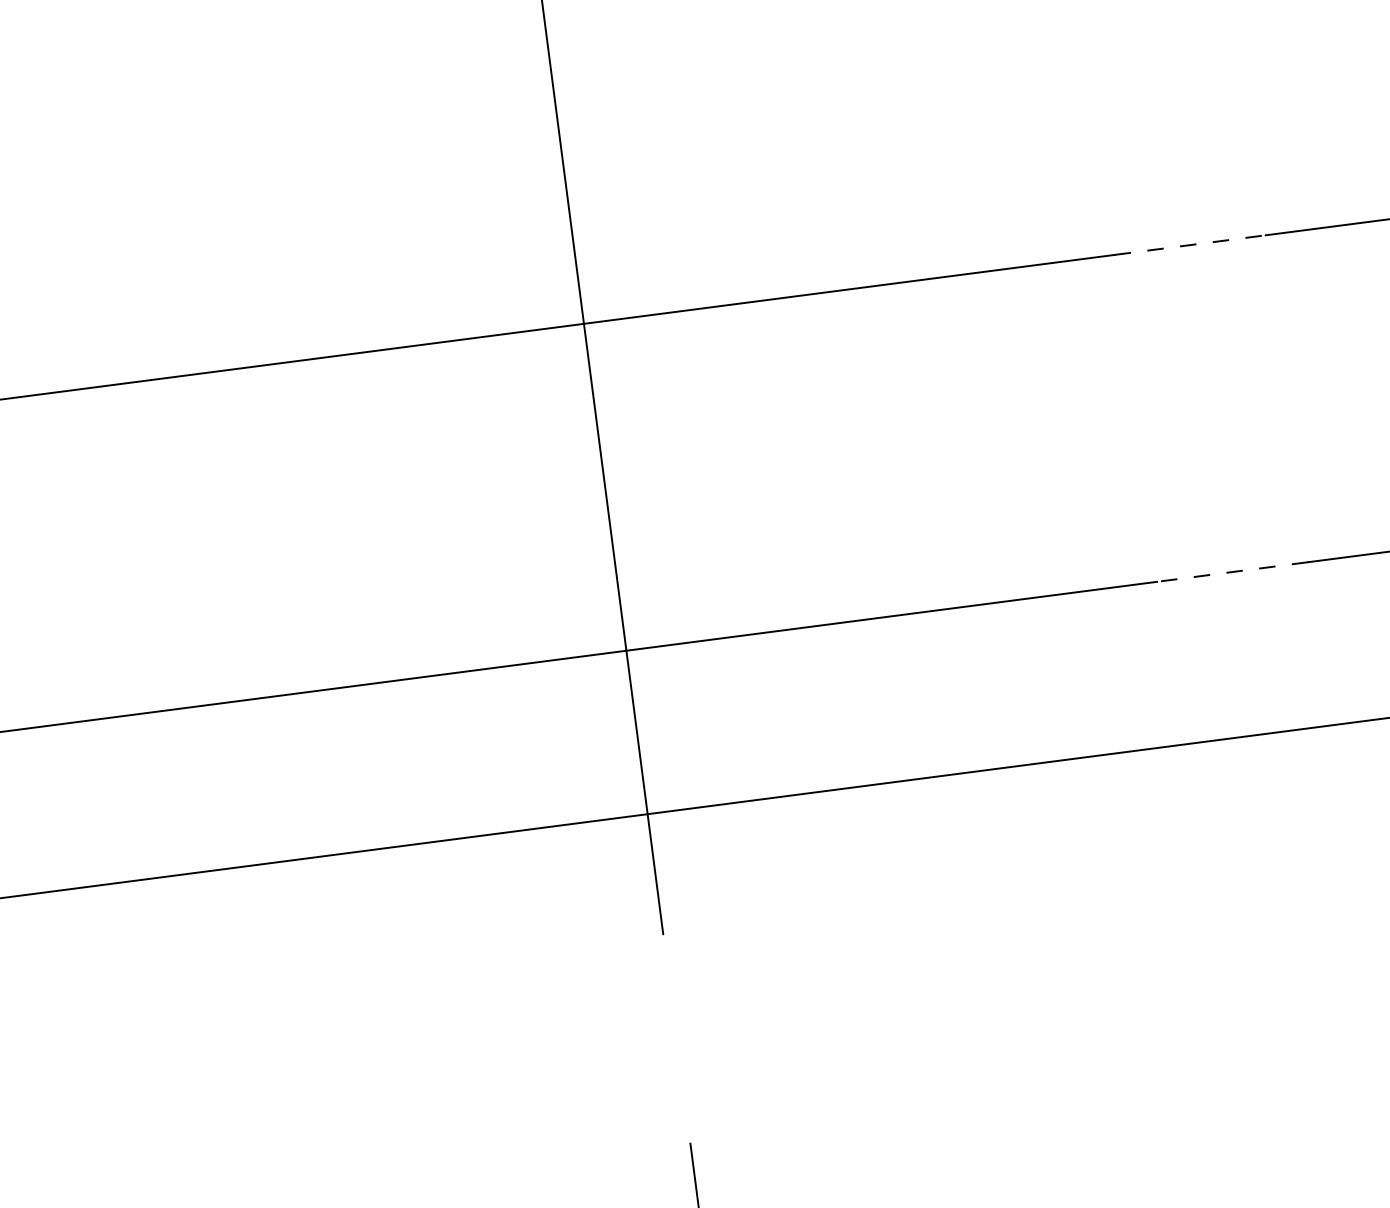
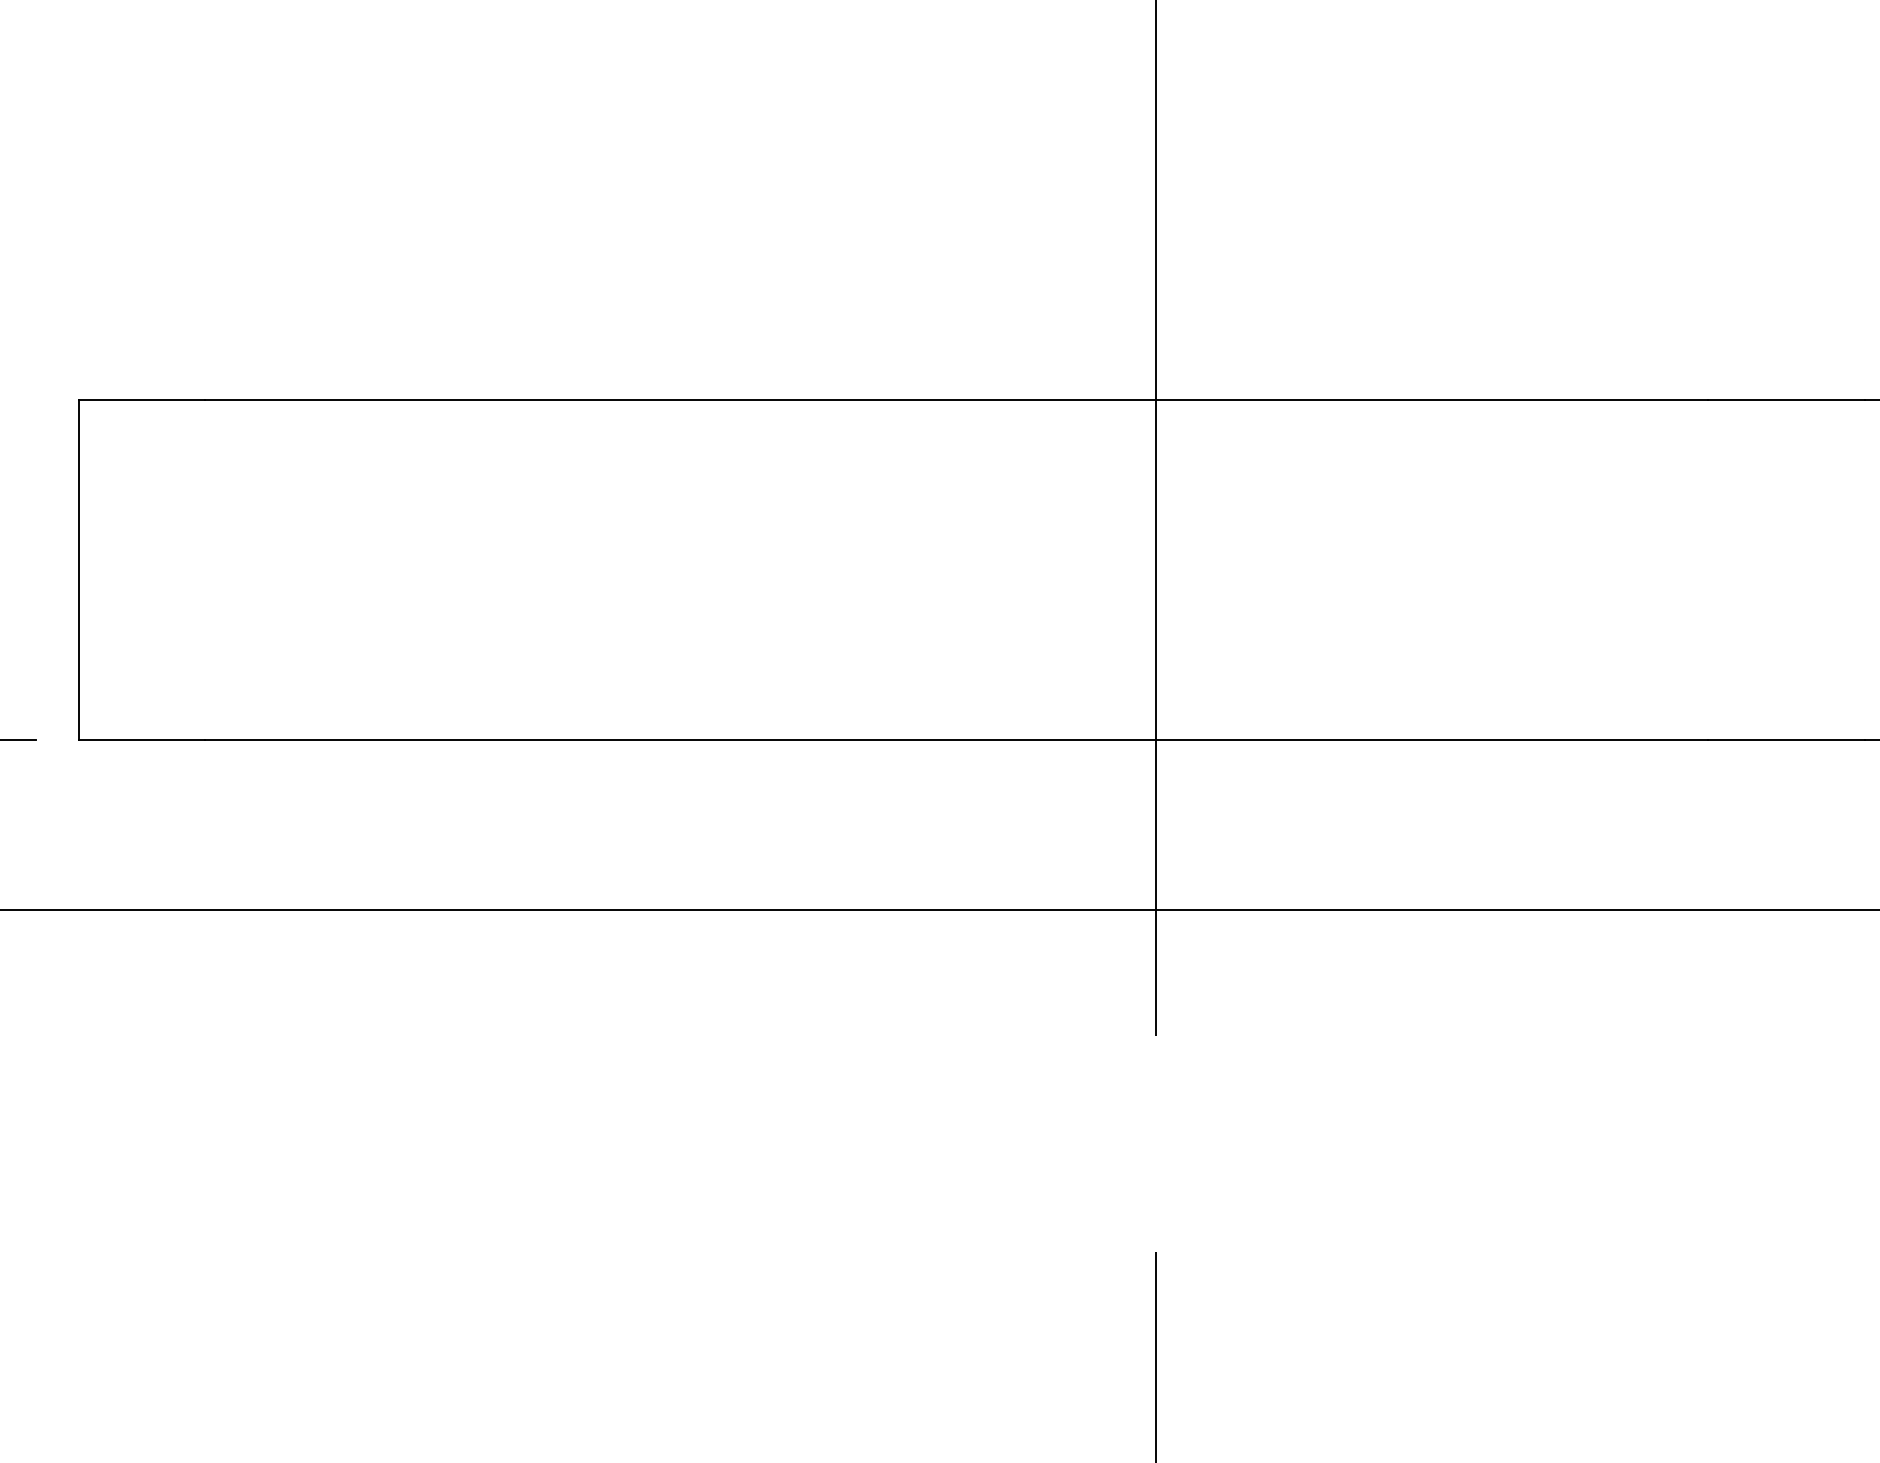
line: (1190, 245) -> (1786, 400), dashed -> solid
line: (1233, 572) -> (1786, 740), dashed -> solid

